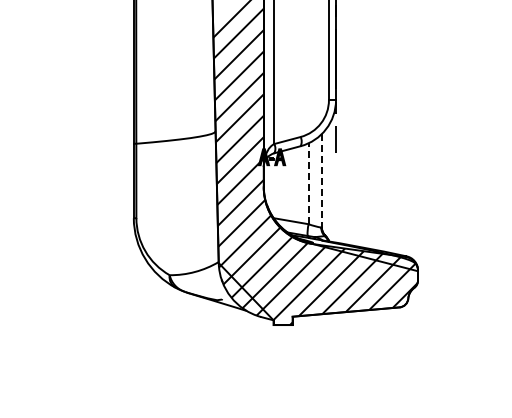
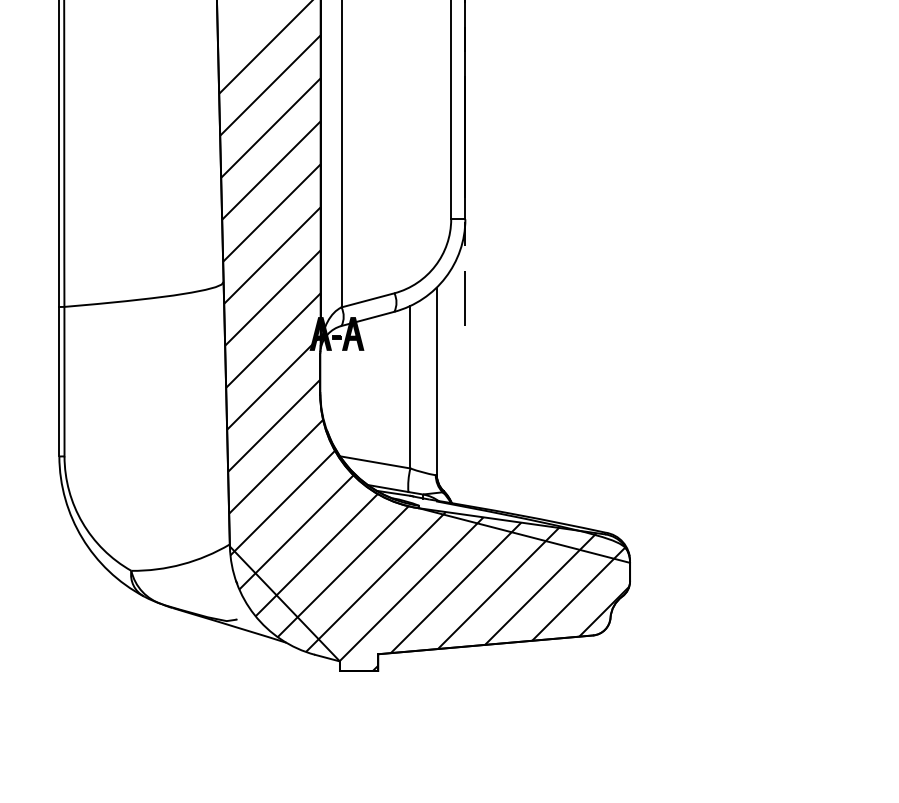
line: (321, 180) -> (436, 380), dashed -> solid
line: (308, 183) -> (410, 386), dashed -> solid

